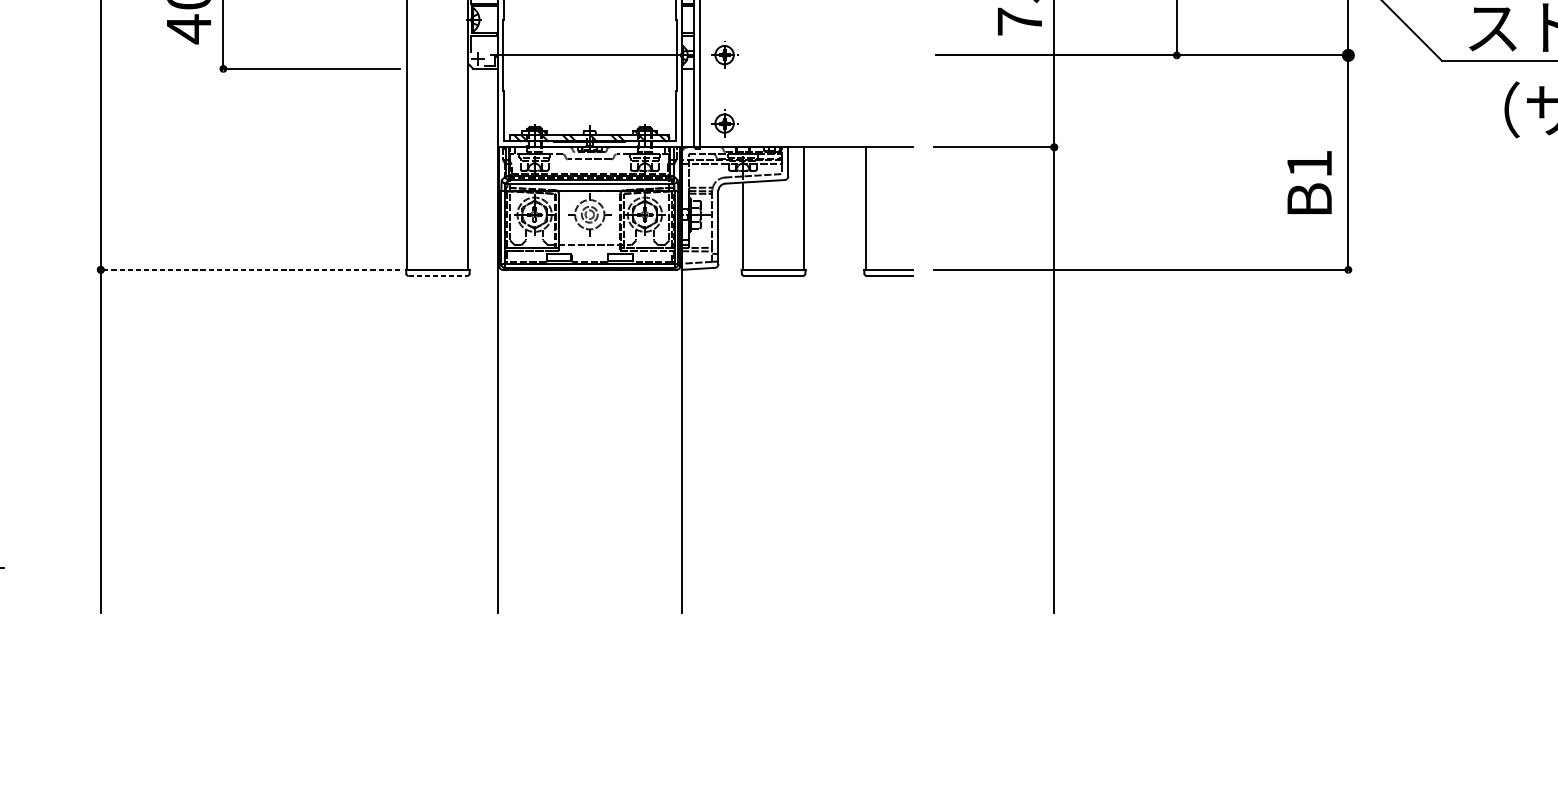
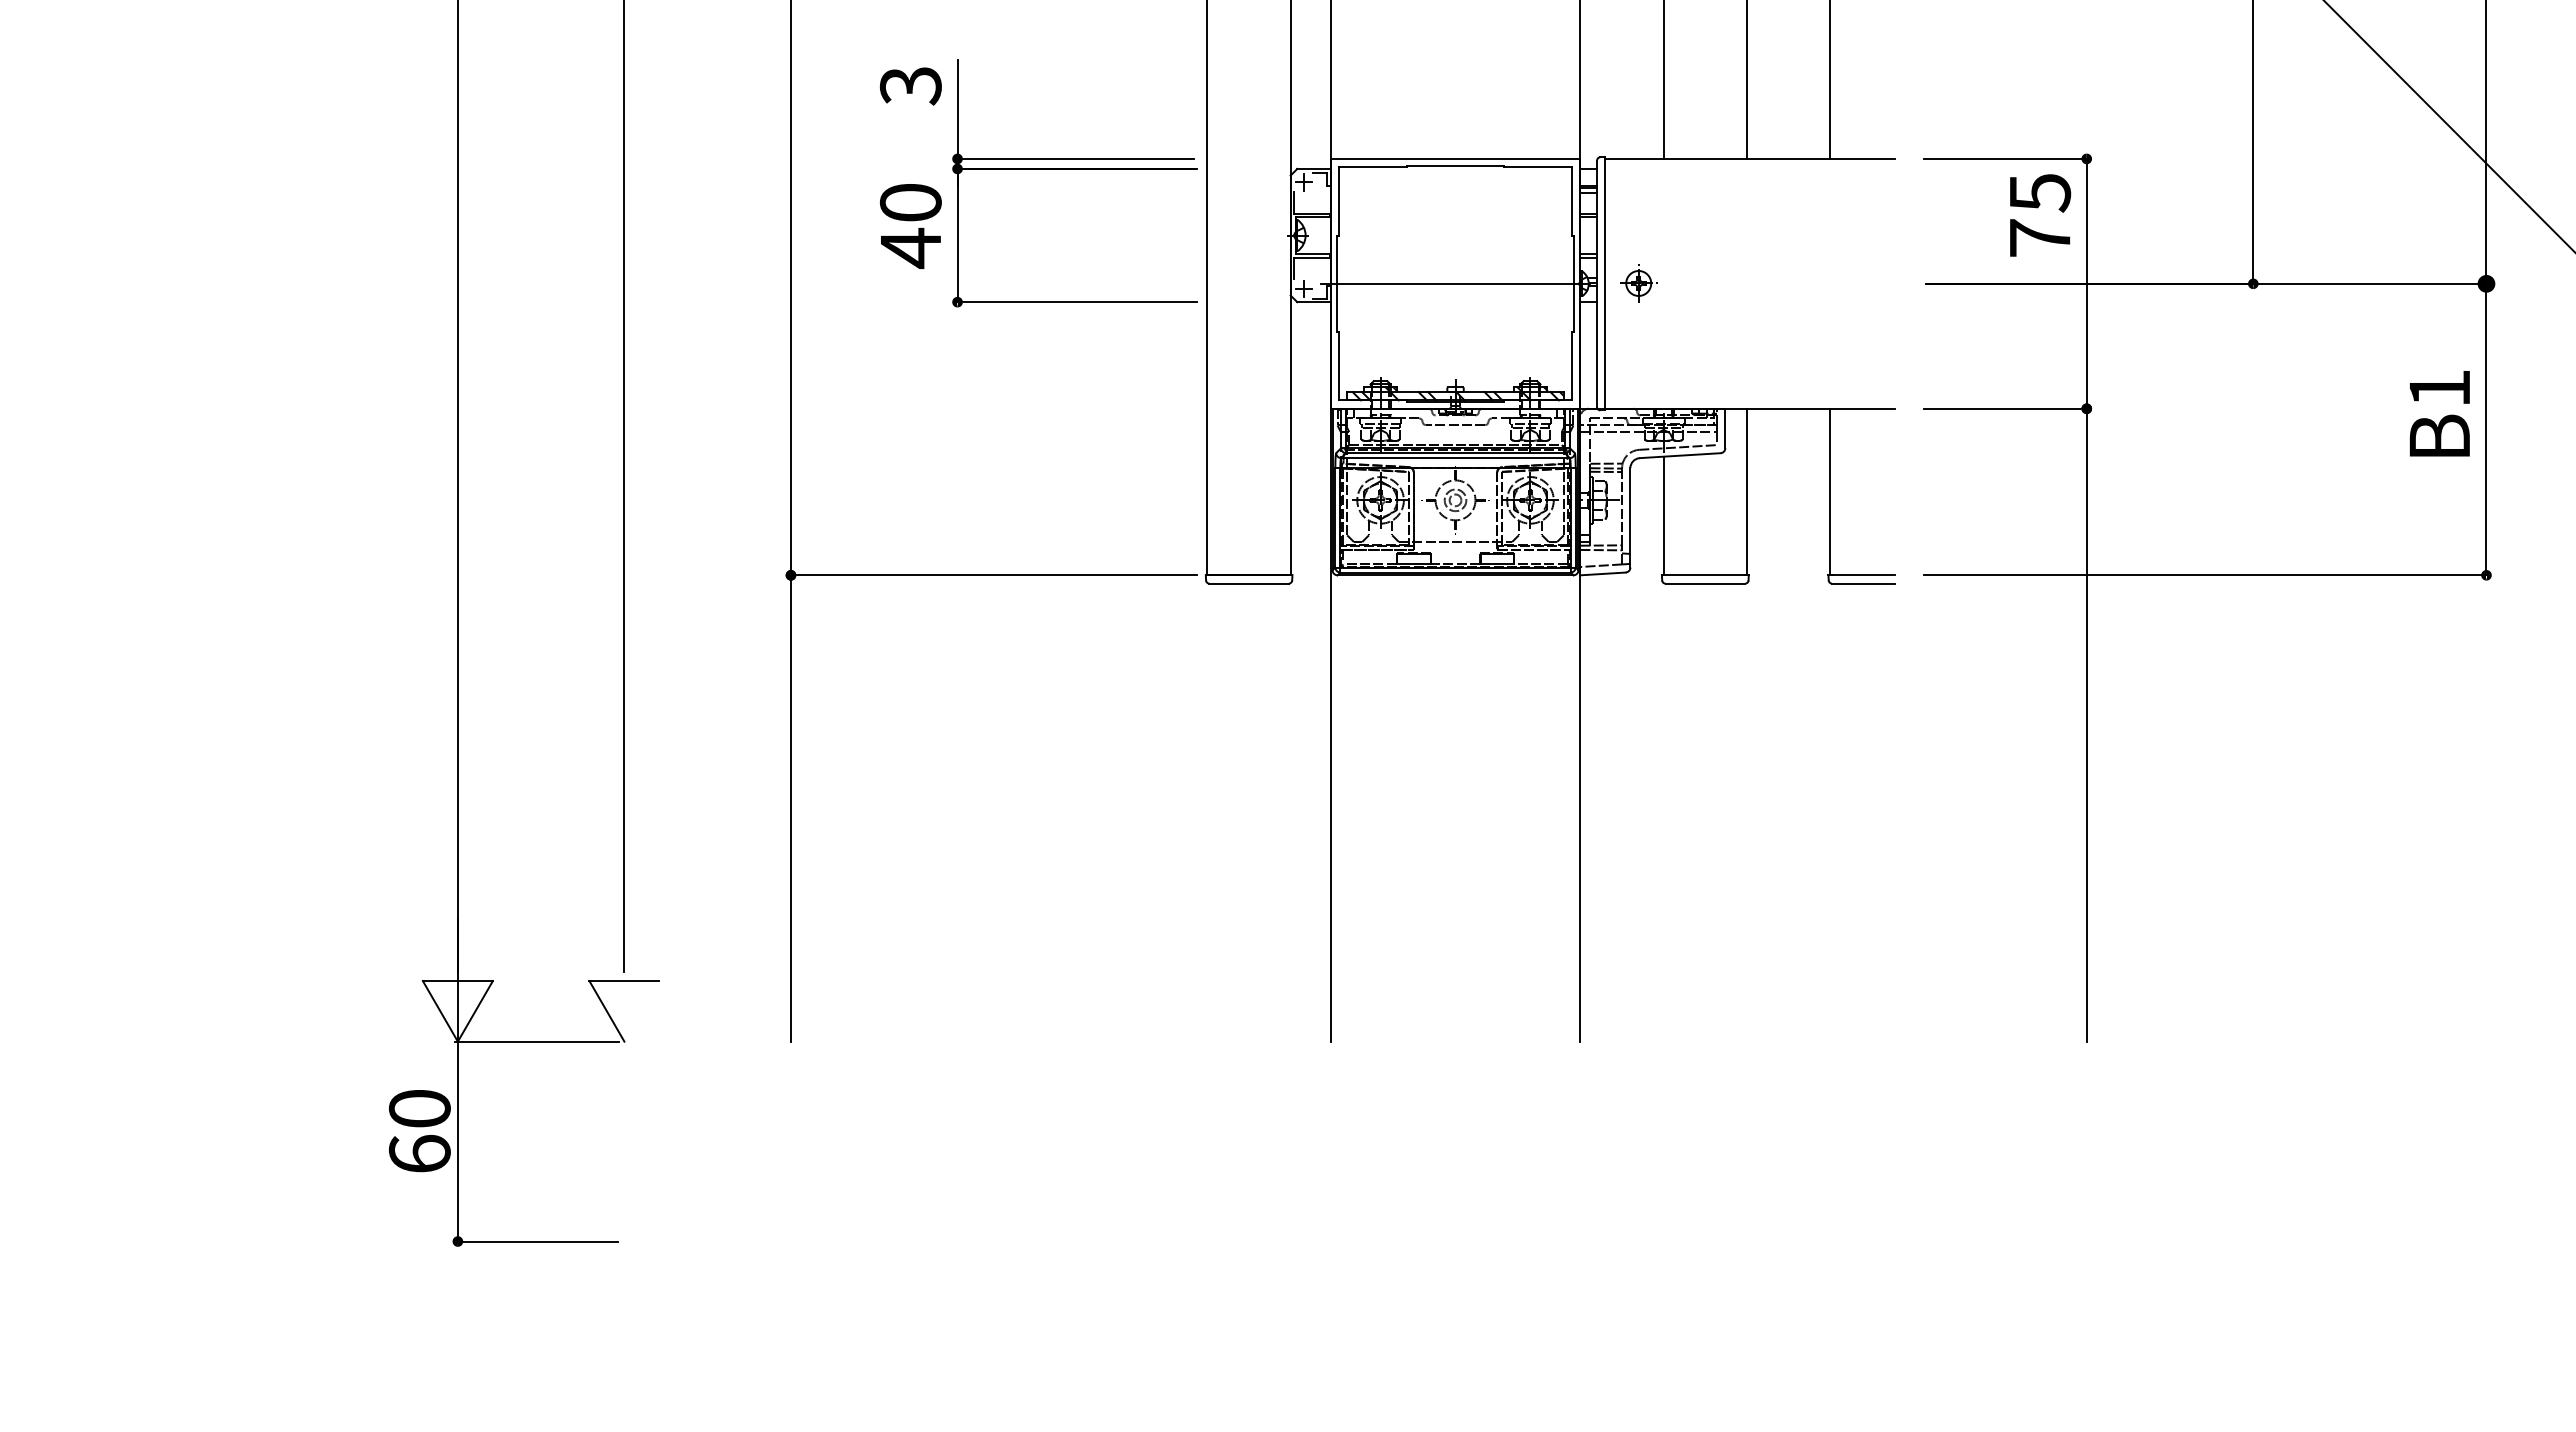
part: (724, 123) -> (1638, 376), removed
text: (1309, 182) -> (2439, 413), moved
line: (249, 270) -> (992, 575), dashed -> solid
line: (438, 275) -> (1249, 583), dashed -> solid

